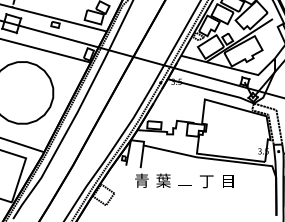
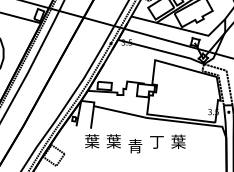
text: (141, 180) -> (91, 141), 青 -> 葉
text: (228, 180) -> (178, 141), 目 -> 葉
text: (184, 185) -> (134, 146), 一 -> 青

